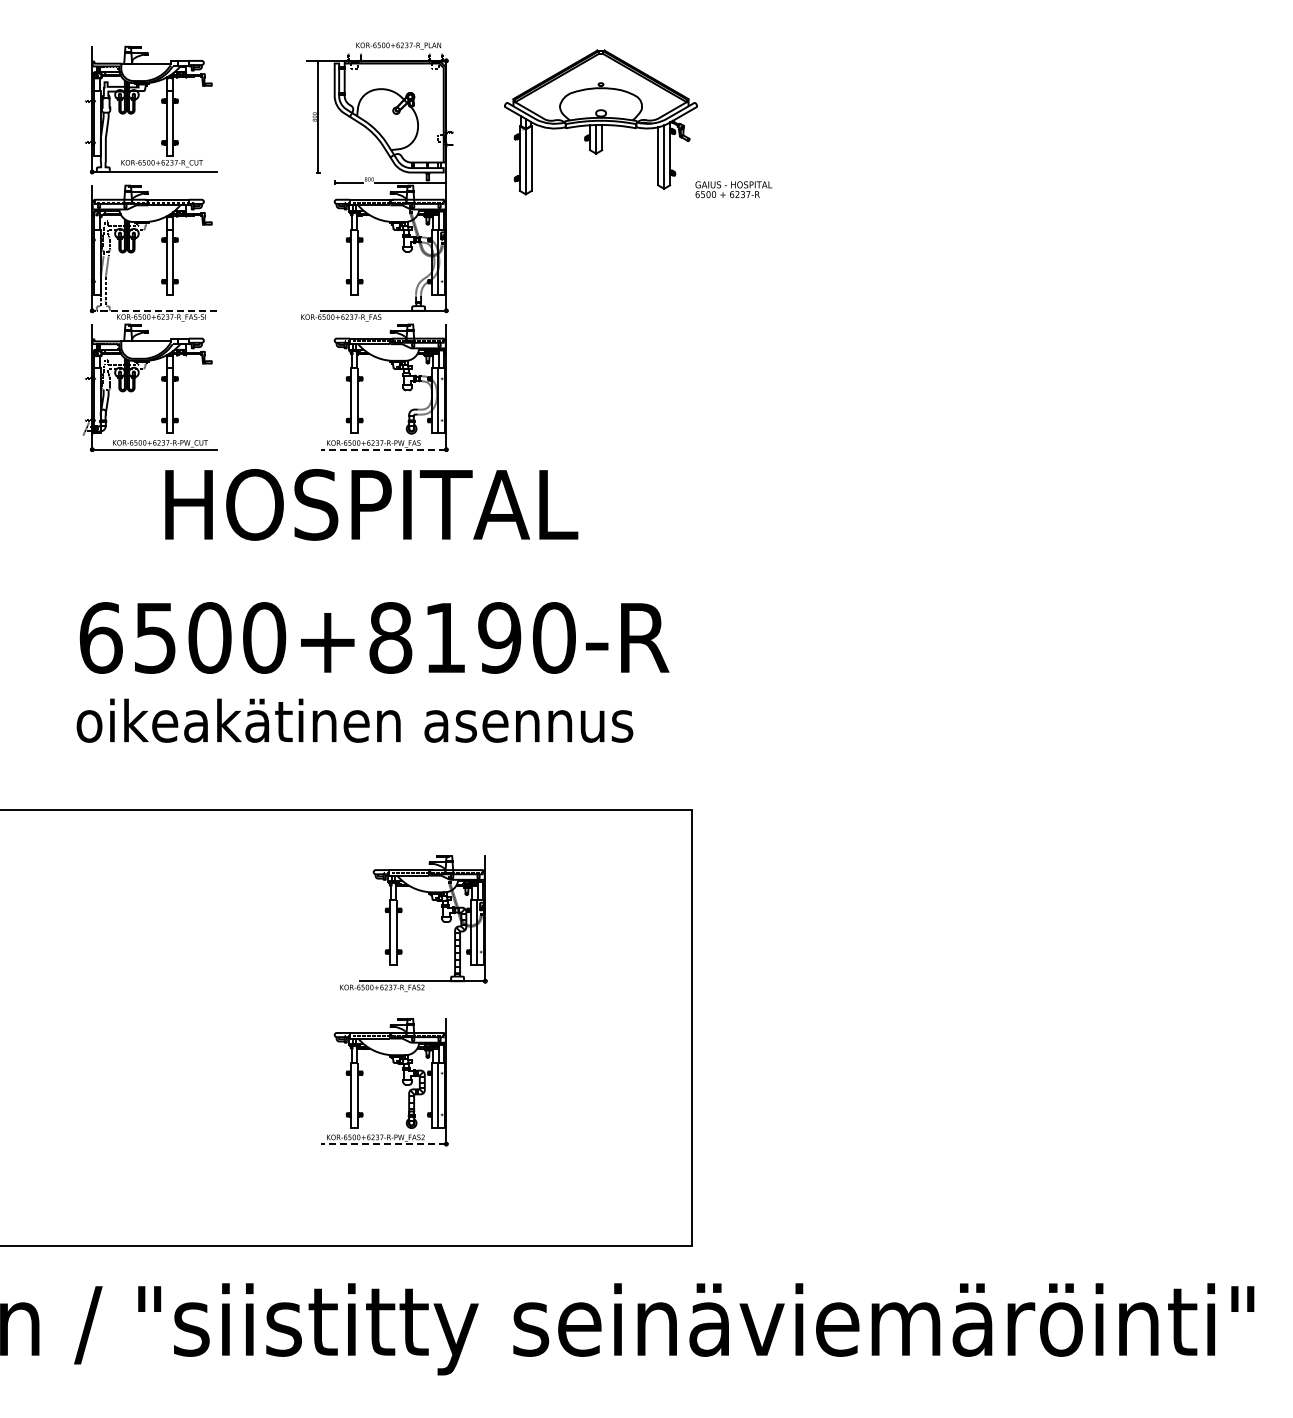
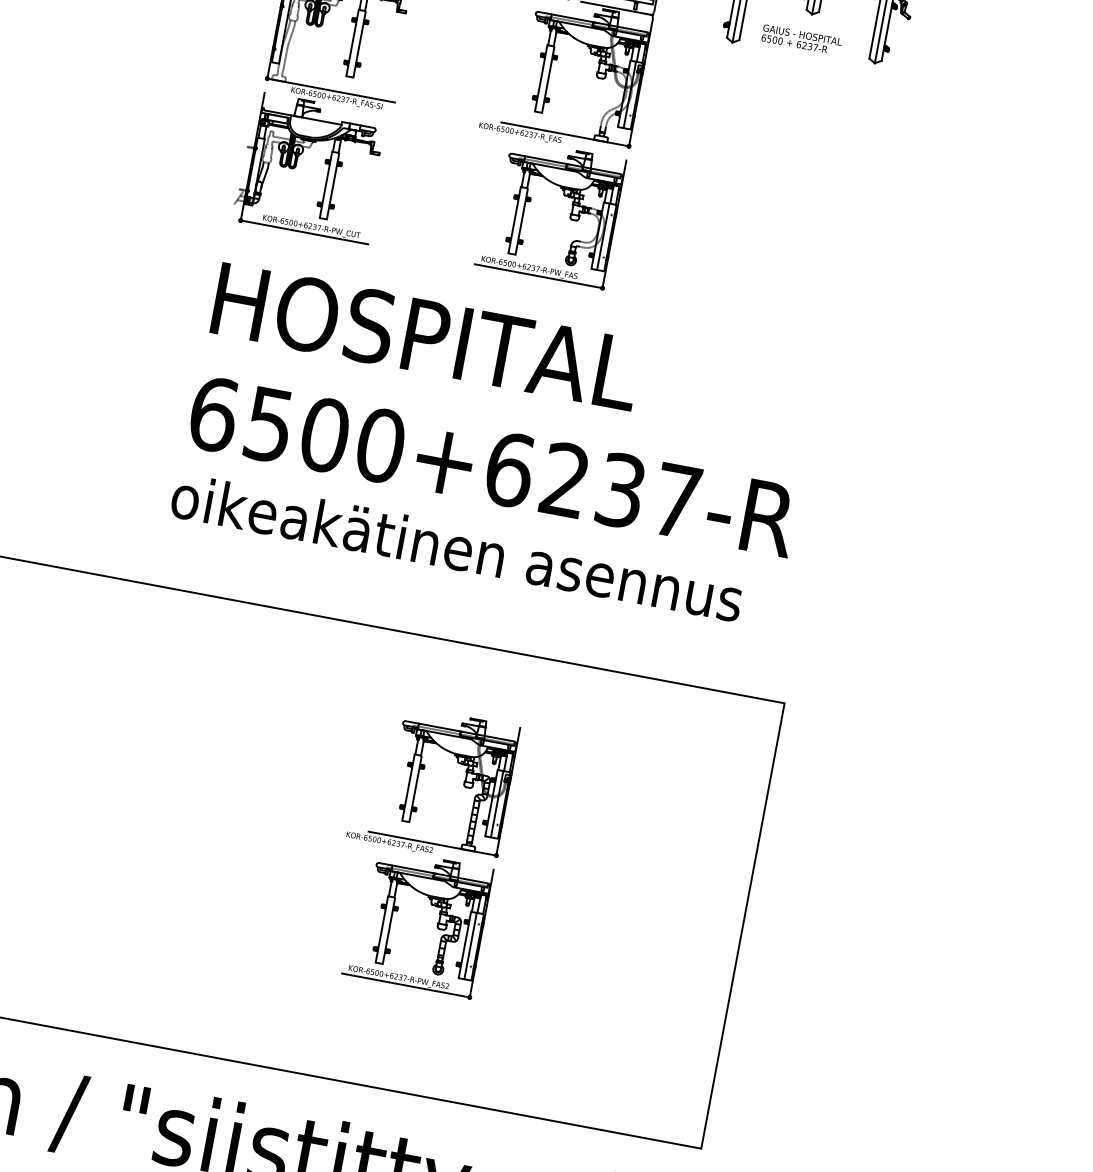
text: (733, 189) -> (801, 39), moved
line: (154, 310) -> (331, 90), dashed -> solid
line: (383, 449) -> (538, 275), dashed -> solid
text: (371, 504) -> (426, 336), moved
text: (472, 637) -> (593, 484), 6500+8190-R -> 6500+6237-R
part: (402, 912) -> (424, 769), moved
line: (383, 1144) -> (405, 985), dashed -> solid

